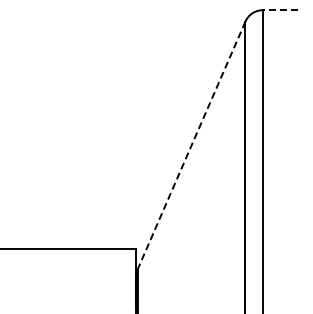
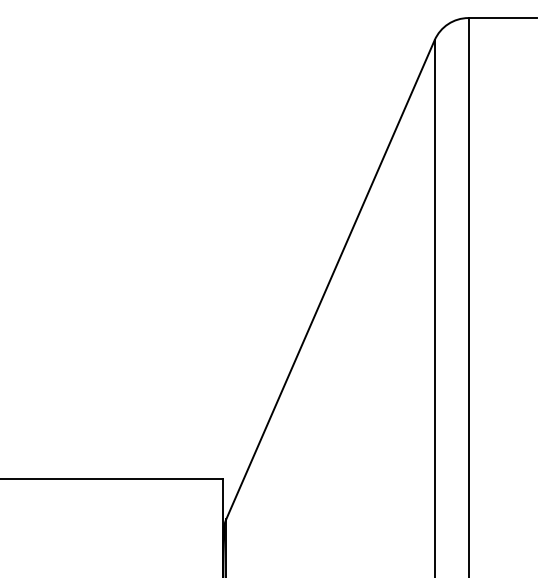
line: (280, 10) -> (502, 18), dashed -> solid
line: (191, 146) -> (330, 281), dashed -> solid

